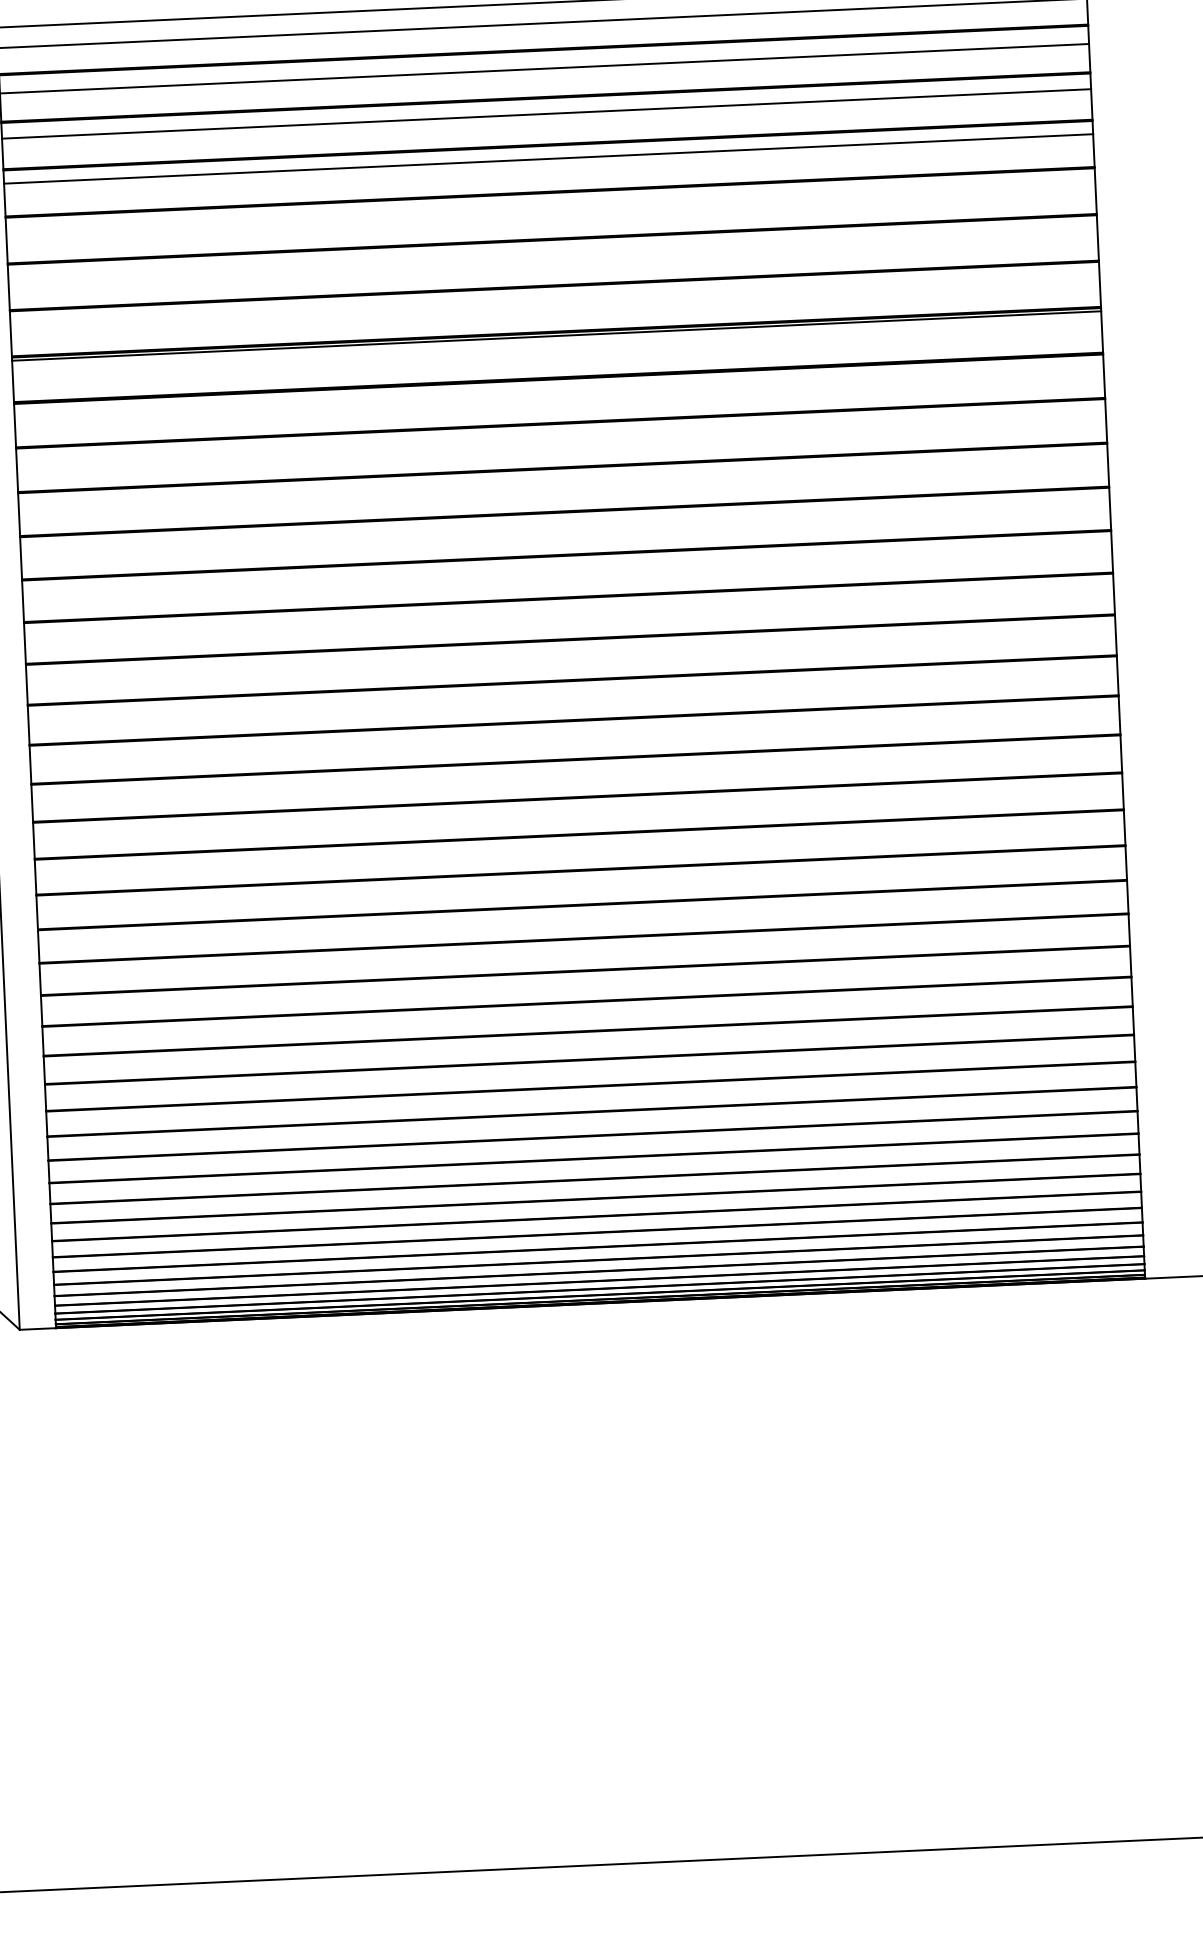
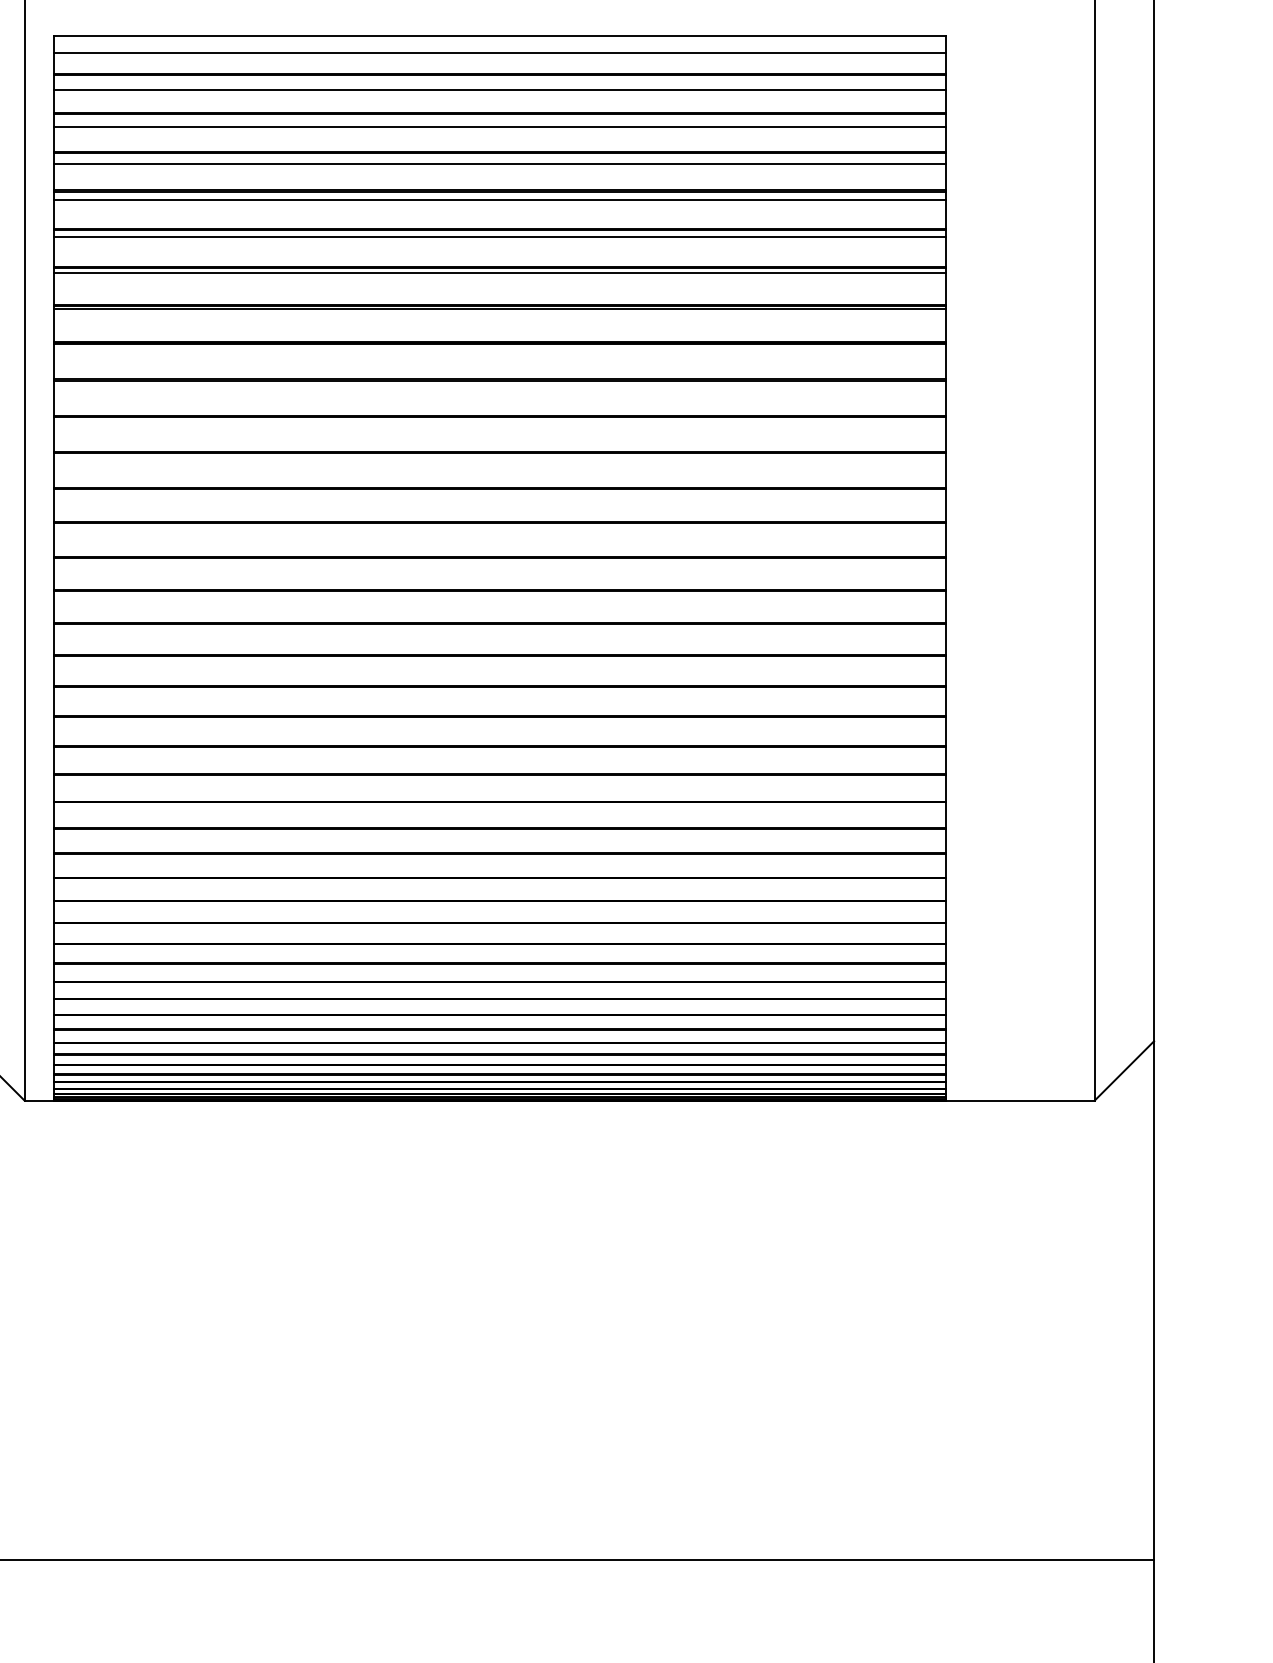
line: (551, 203) -> (500, 200), added
line: (553, 247) -> (500, 236), added
line: (555, 291) -> (500, 272), added

